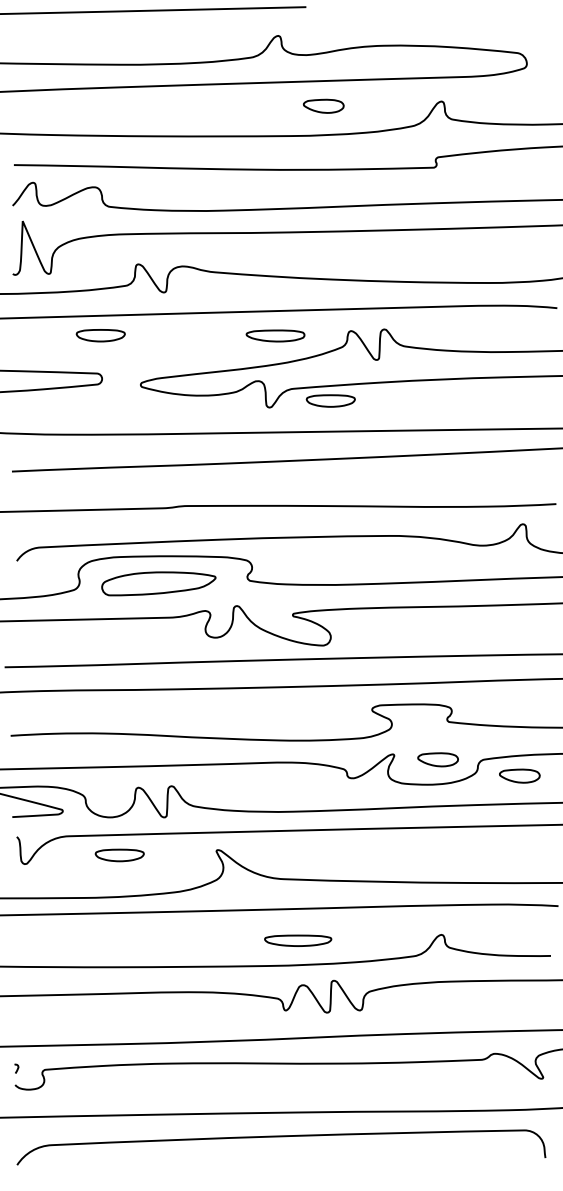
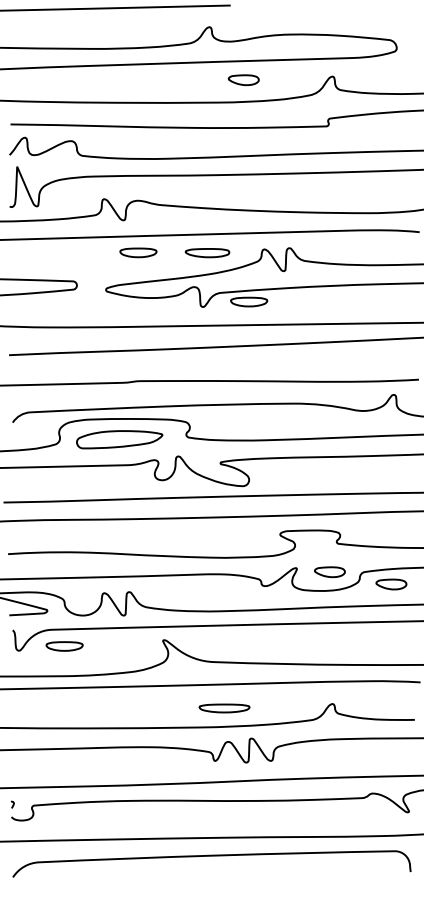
part: (100, 335) -> (138, 252), moved
part: (119, 855) -> (64, 646), moved

